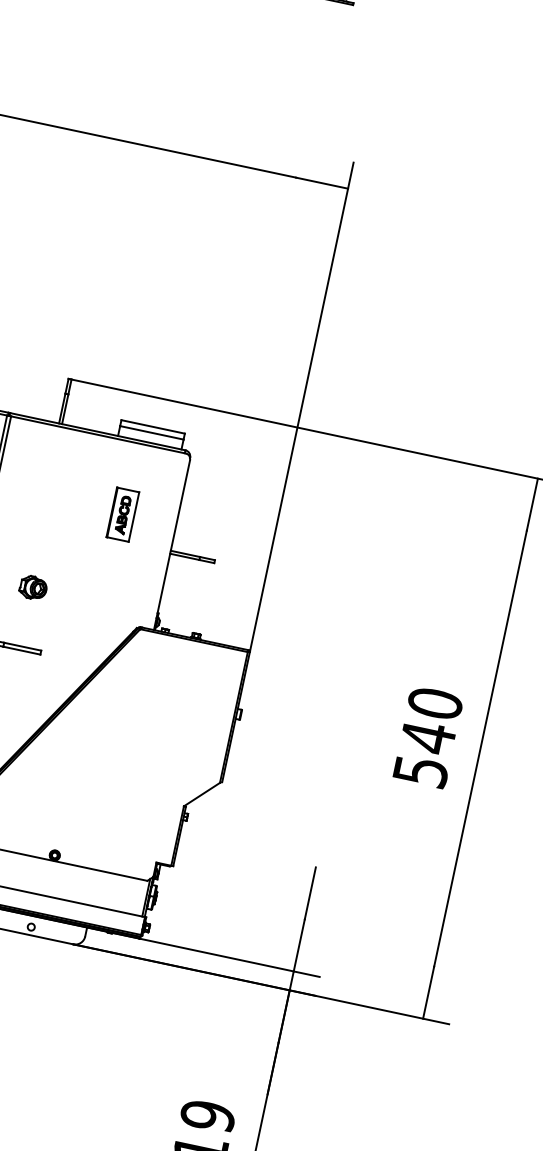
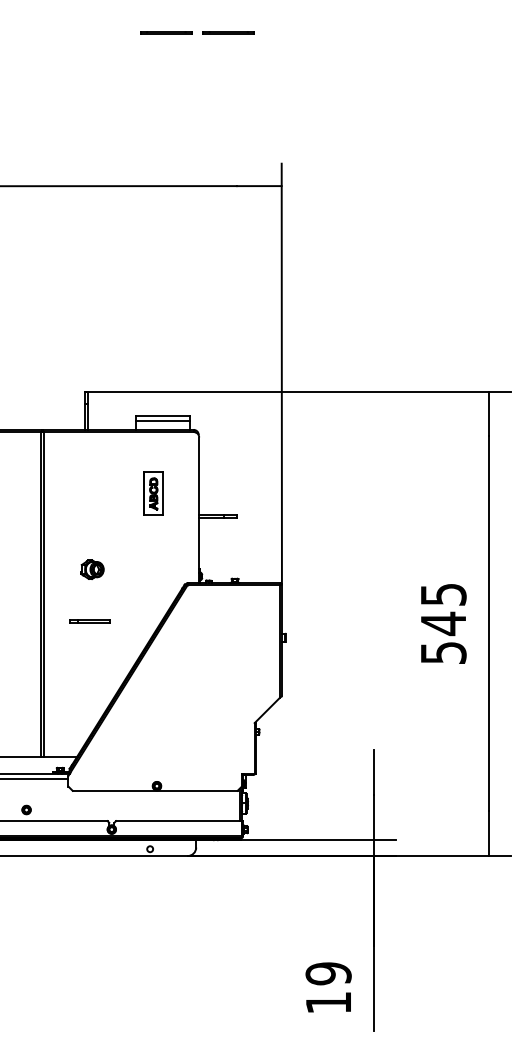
text: (435, 703) -> (443, 594), 540 -> 545

